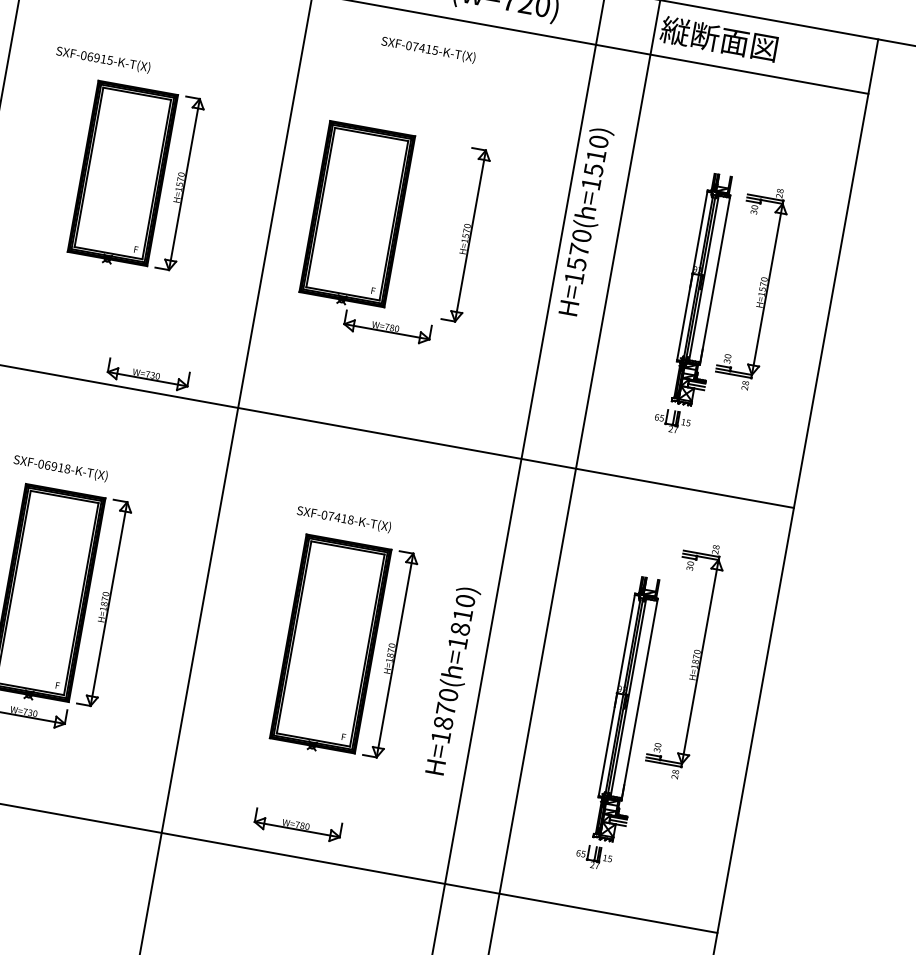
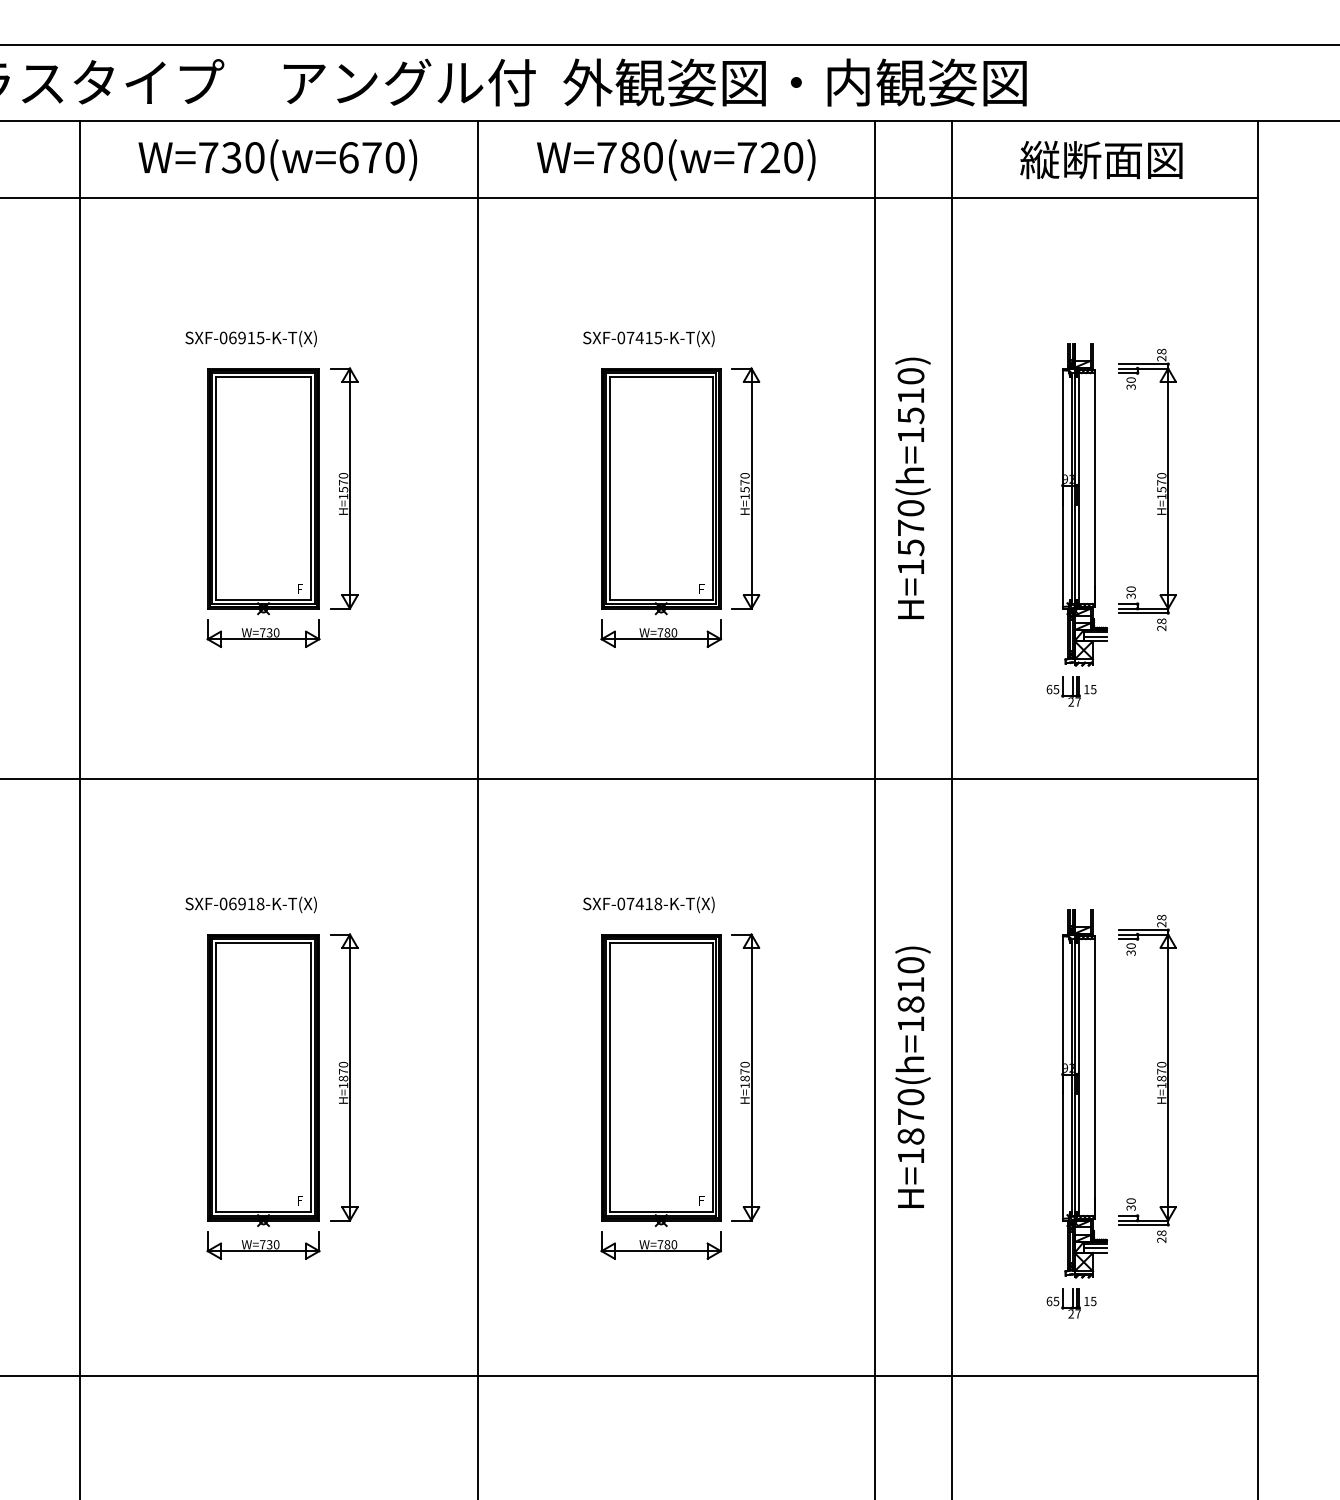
text: (719, 39) -> (1101, 160), moved
text: (428, 49) -> (648, 338), moved
text: (102, 59) -> (250, 338), moved
part: (357, 216) -> (661, 491), moved
text: (585, 221) -> (912, 487), moved
part: (148, 375) -> (263, 633), moved
part: (692, 661) -> (1157, 1078), moved
text: (452, 680) -> (912, 1076), moved
part: (297, 825) -> (660, 1245), moved

